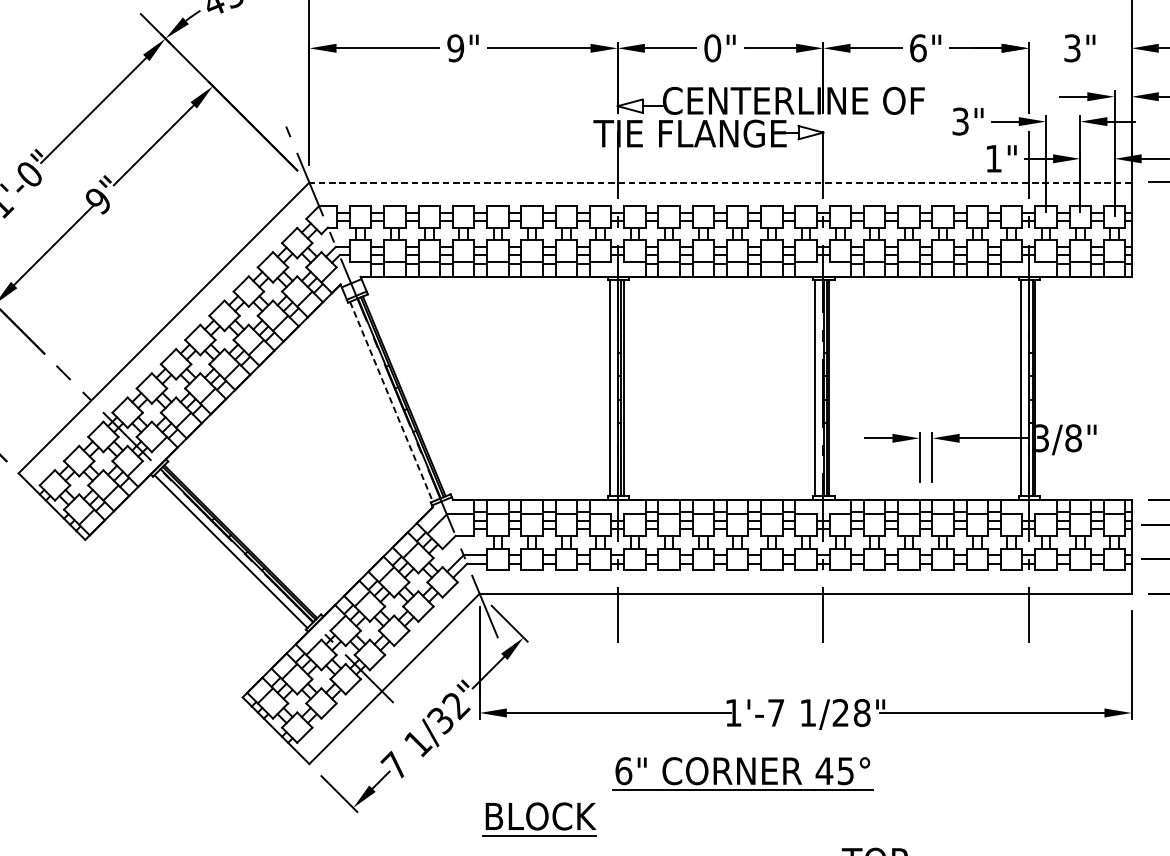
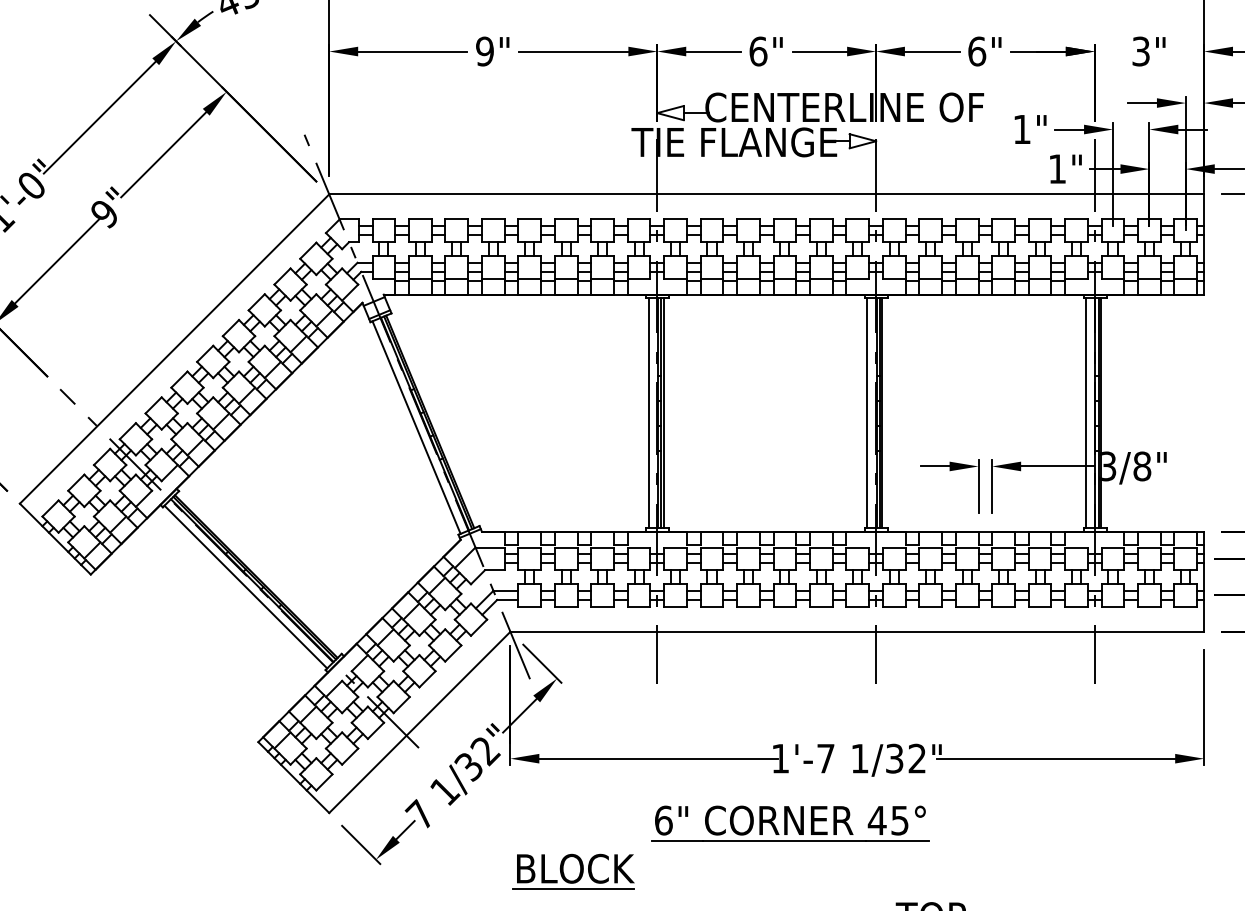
text: (712, 48) -> (758, 51), 0" -> 6"
text: (960, 121) -> (1021, 129), 3" -> 1"
line: (720, 182) -> (766, 194), dashed -> solid
line: (391, 402) -> (416, 428), dashed -> solid
text: (851, 712) -> (906, 758), 1/28" -> 1/32"

